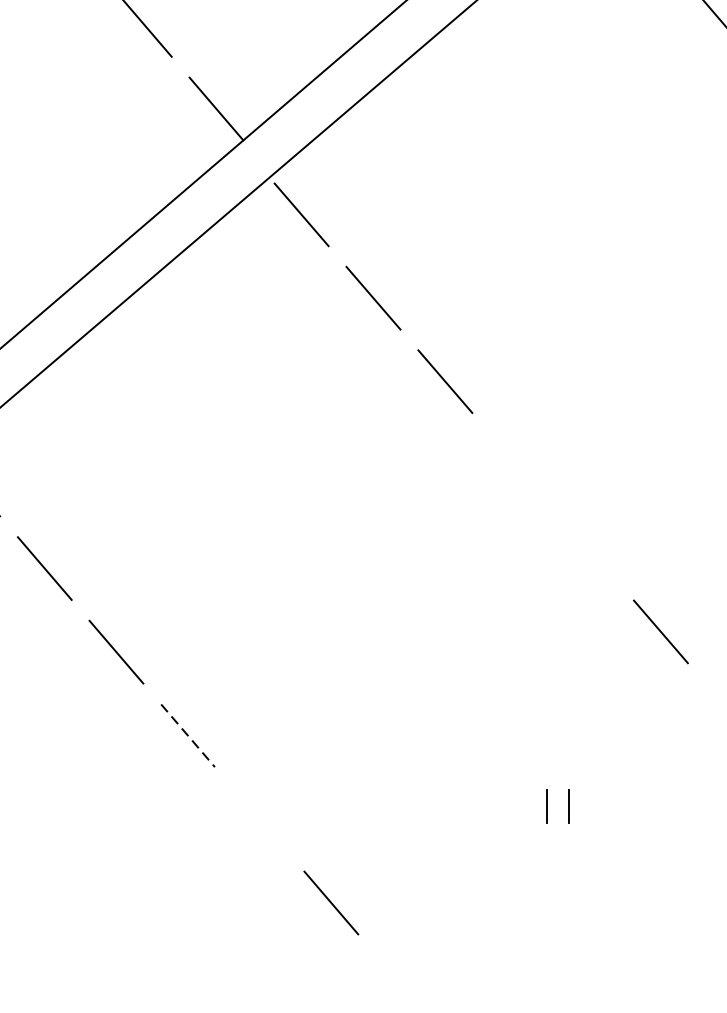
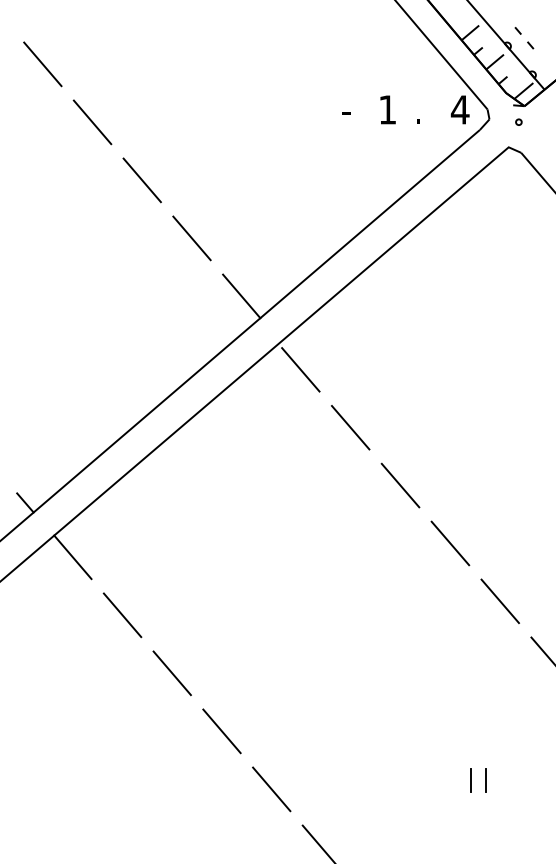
line: (517, 465) -> (450, 543), added
line: (587, 548) -> (499, 601), added
line: (187, 736) -> (221, 731), dashed -> solid
line: (259, 819) -> (271, 789), added

